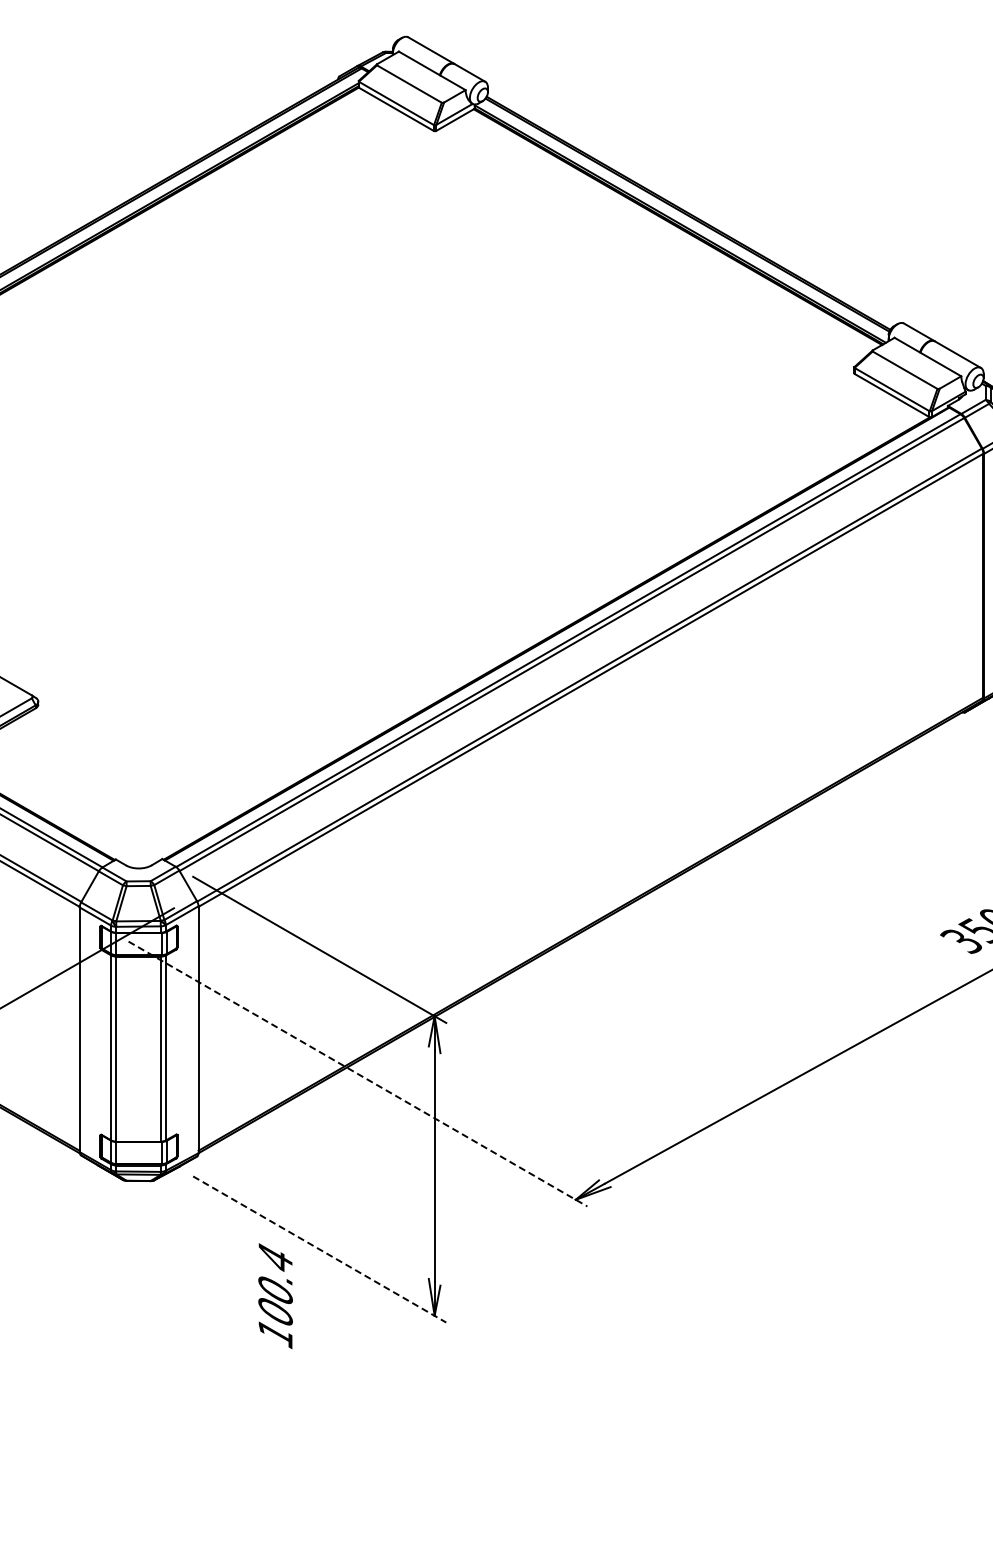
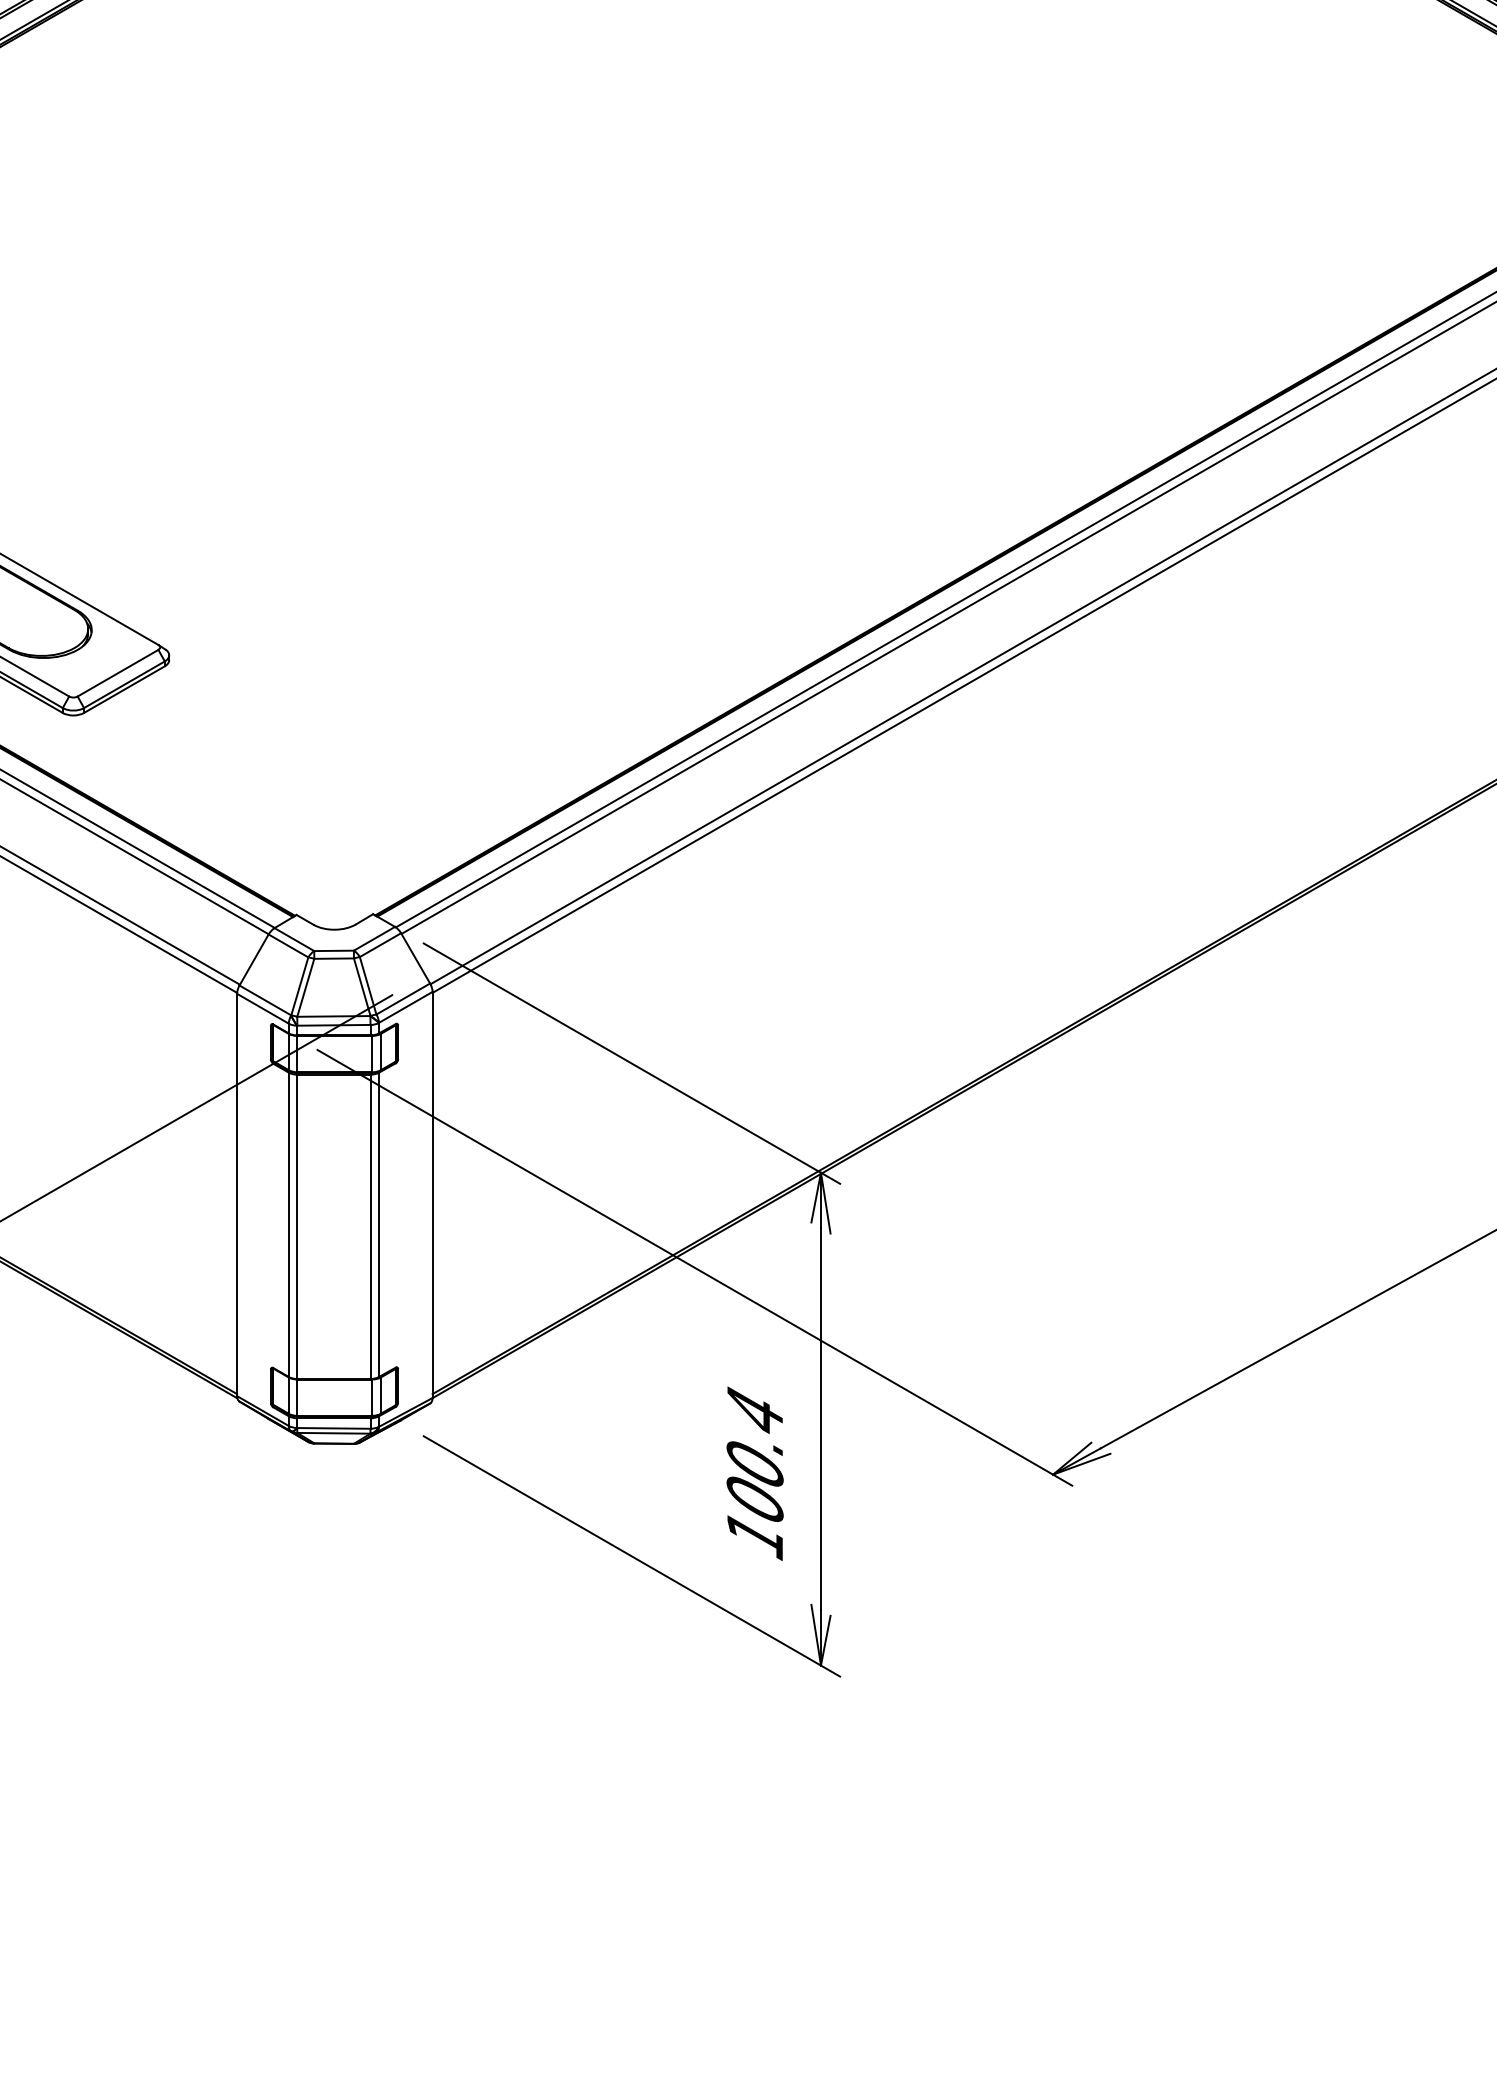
line: (357, 1074) -> (694, 1268), dashed -> solid
line: (320, 1249) -> (633, 1556), dashed -> solid
text: (275, 1296) -> (754, 1474), moved

